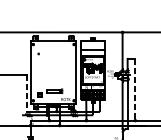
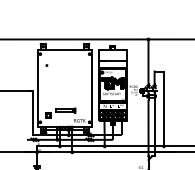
line: (134, 90) -> (163, 109), dashed -> solid
line: (26, 93) -> (32, 113), dashed -> solid

